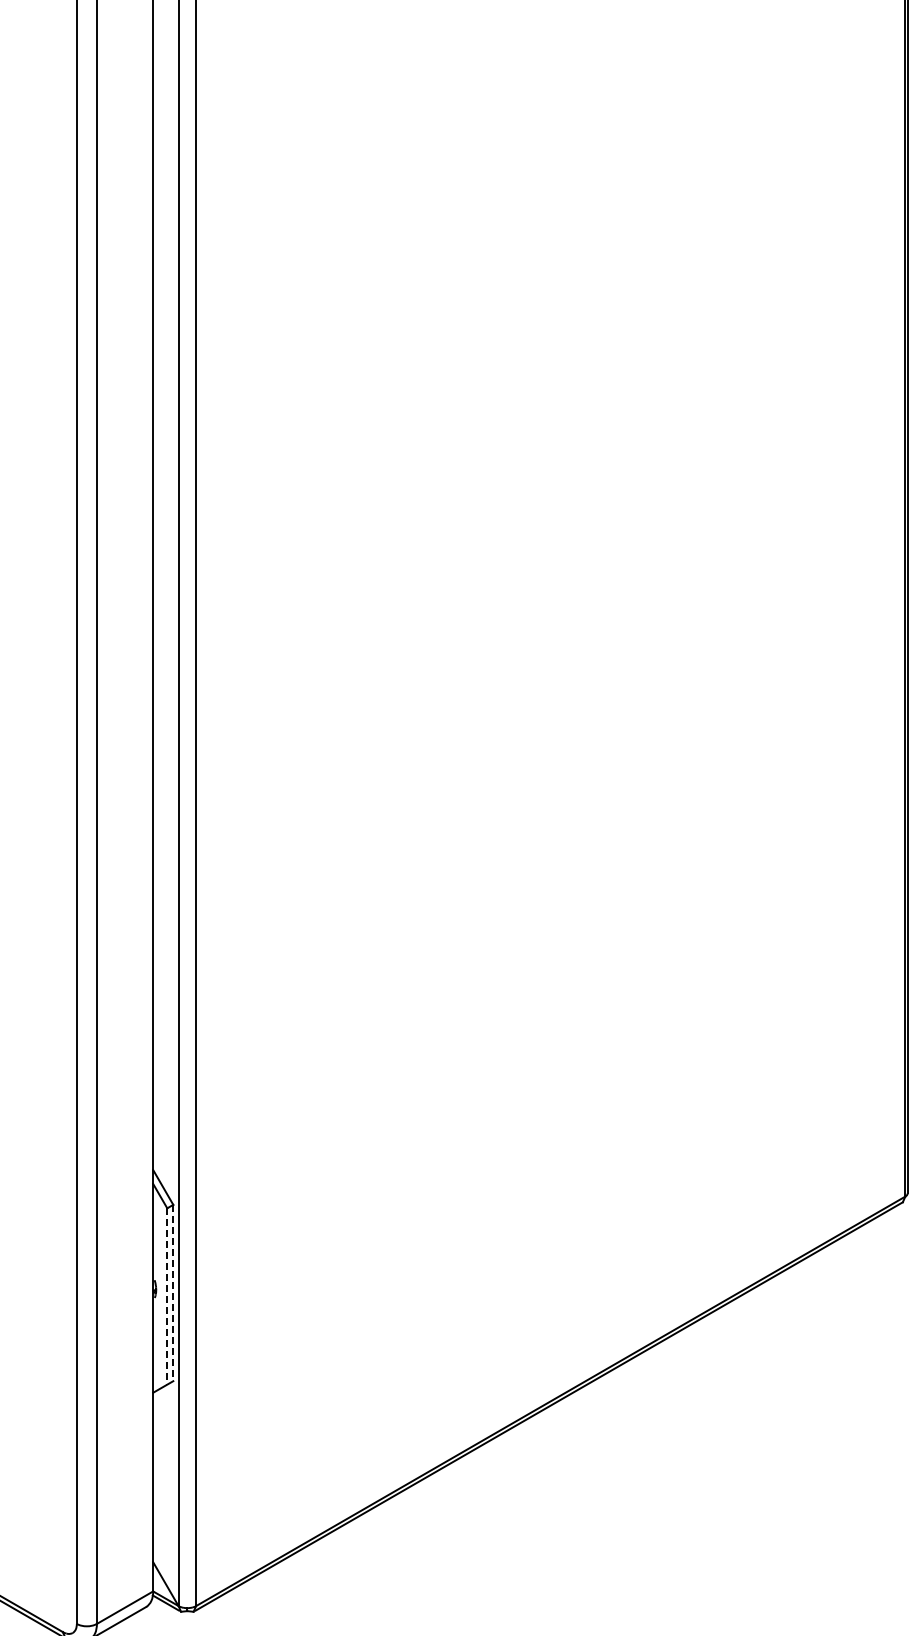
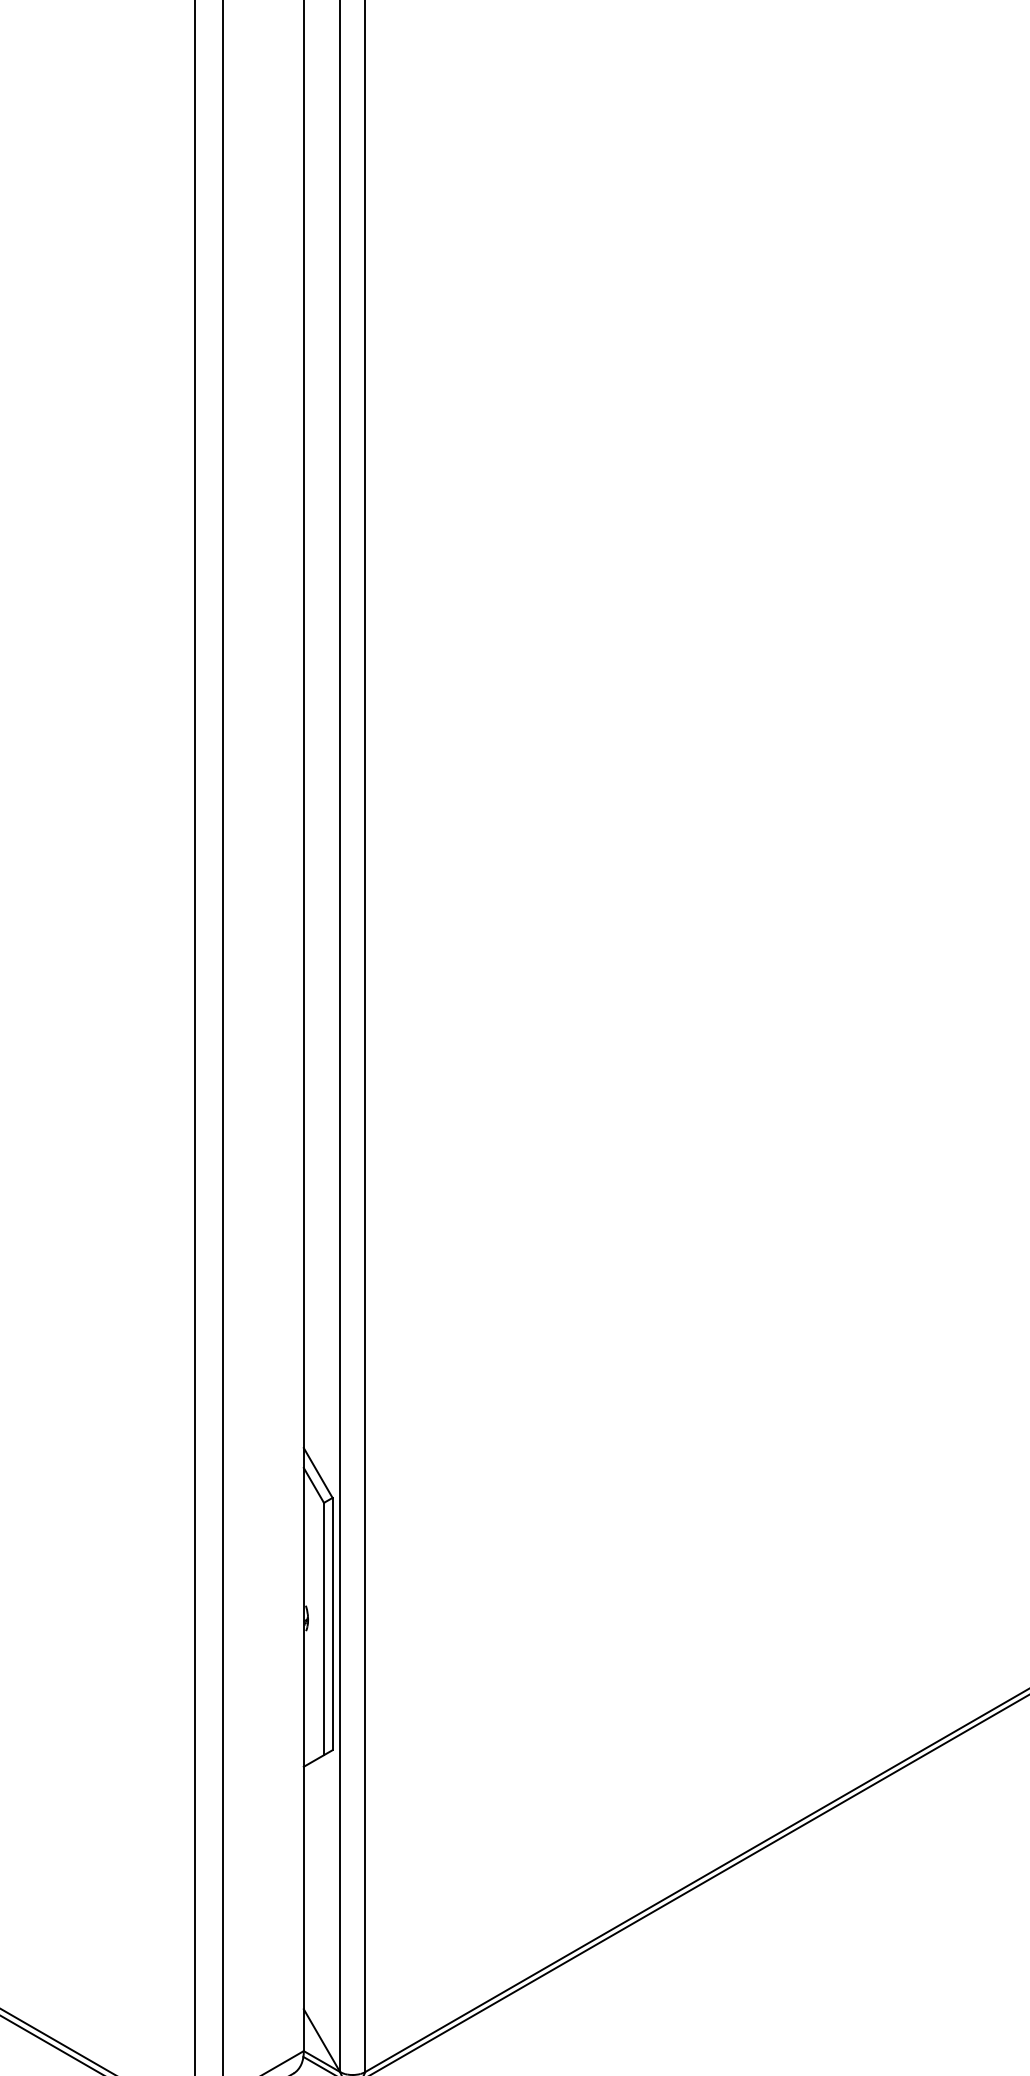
line: (173, 1293) -> (332, 1624), dashed -> solid
line: (167, 1296) -> (324, 1629), dashed -> solid

